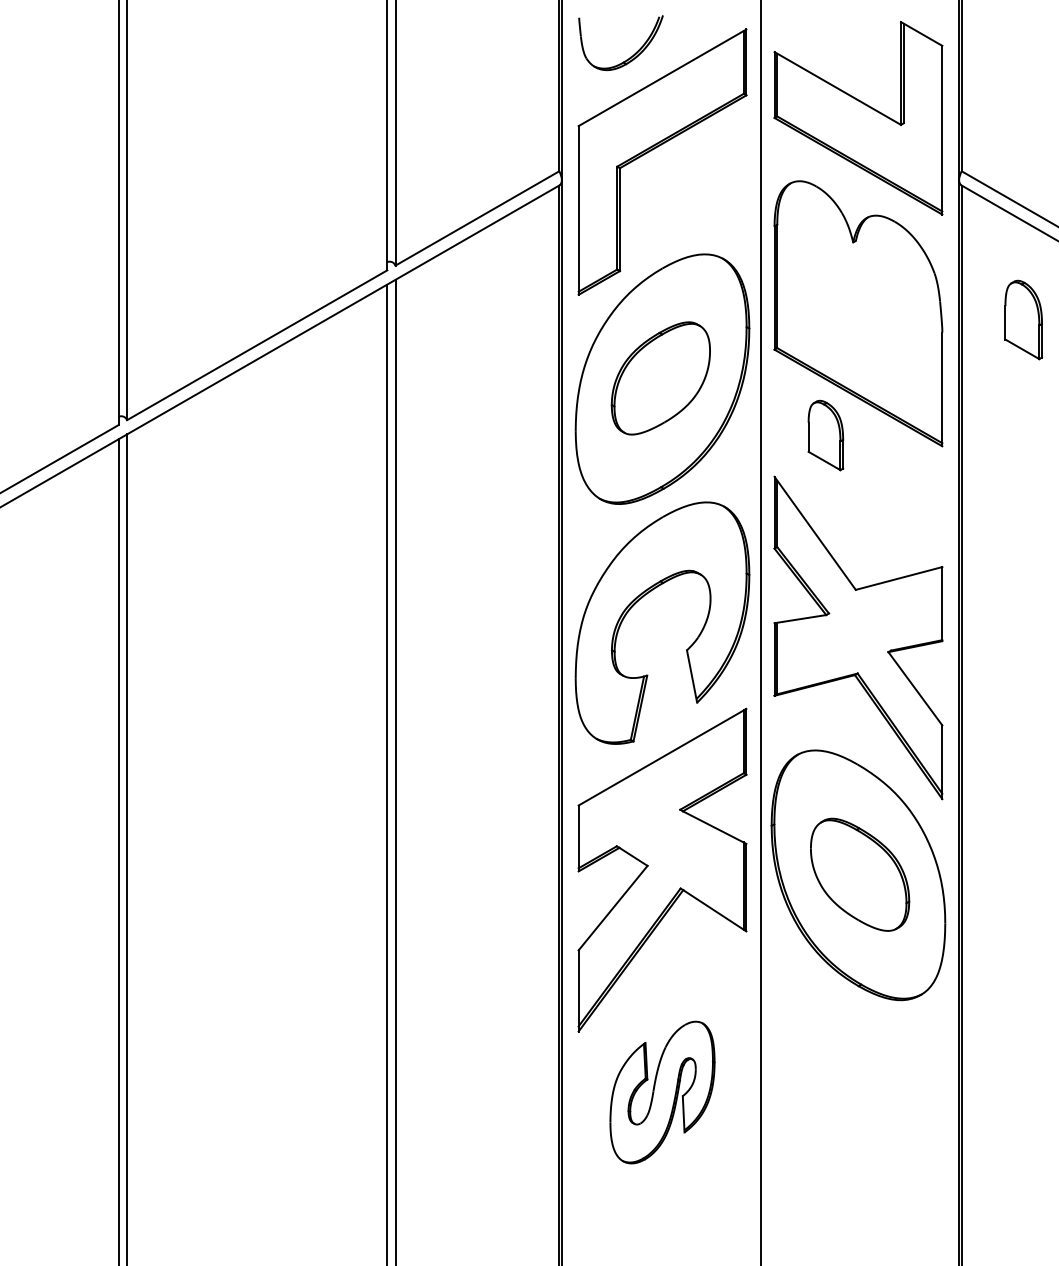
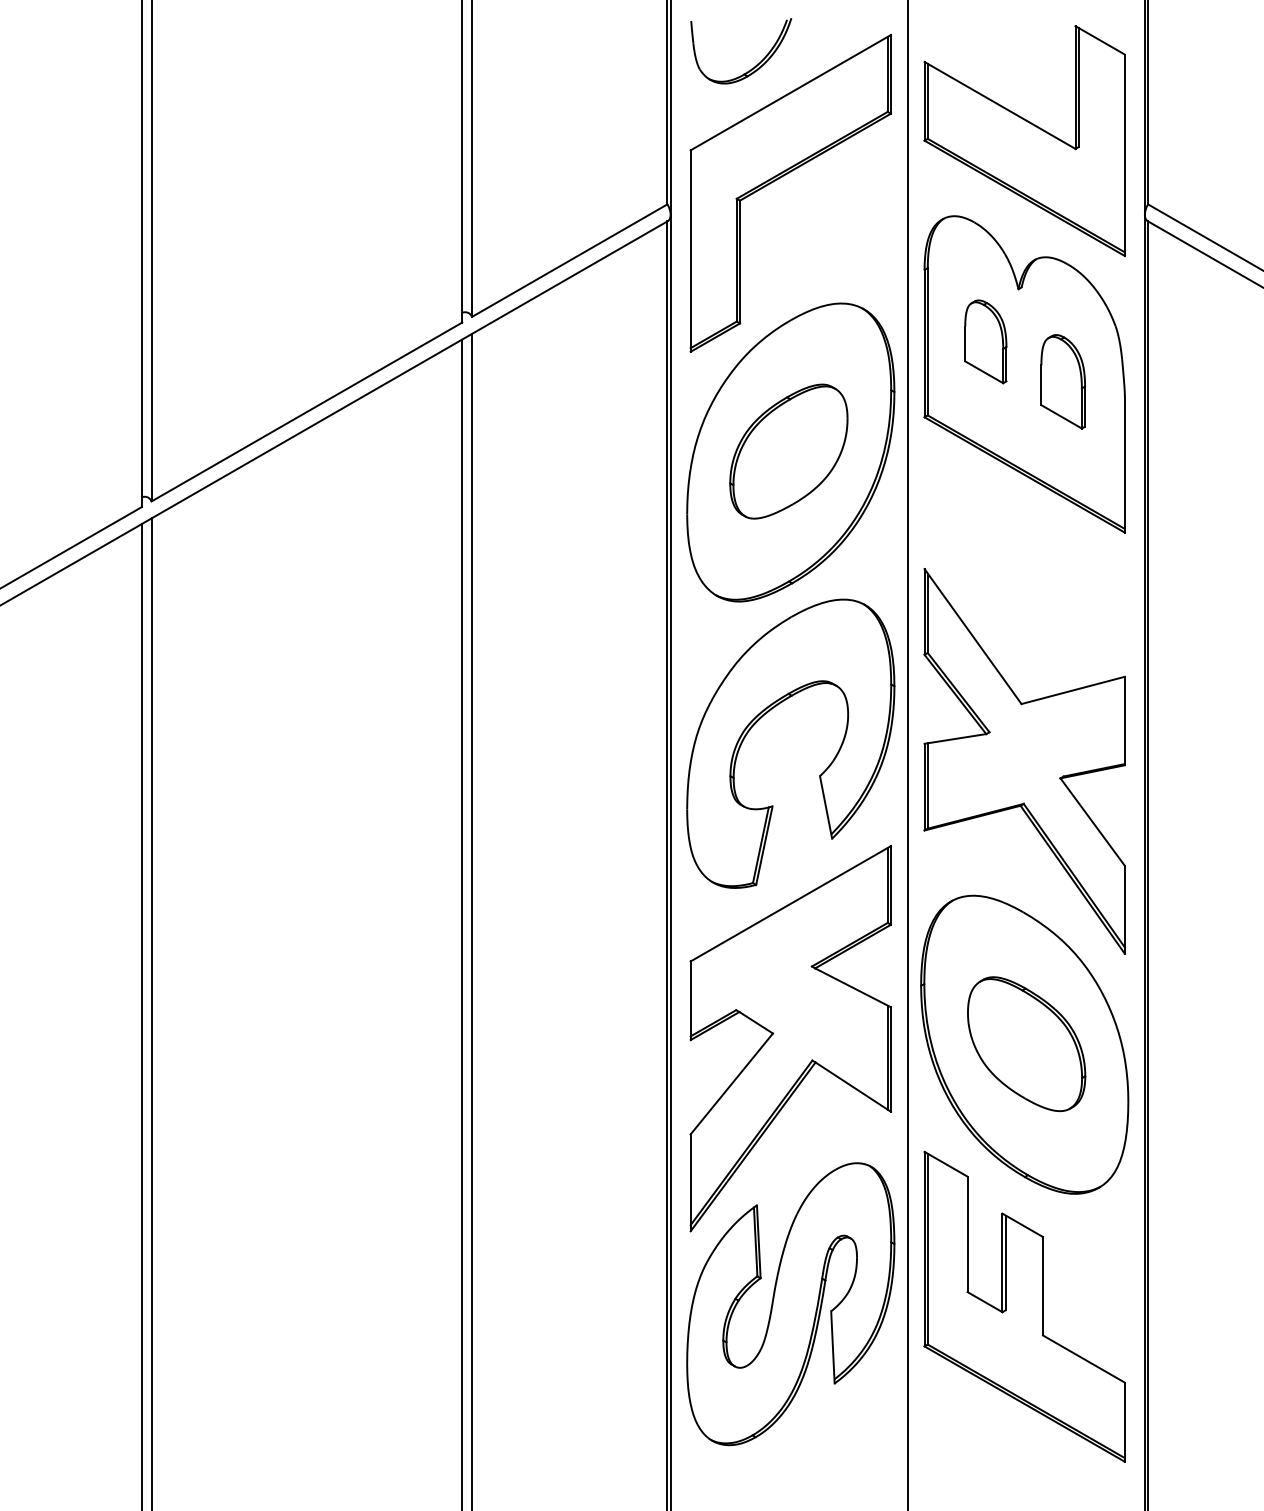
part: (1023, 319) -> (1062, 381), moved
part: (825, 435) -> (985, 341), moved
part: (662, 1092) -> (790, 1304), size x1.67
part: (858, 1094) -> (1024, 1306), added

